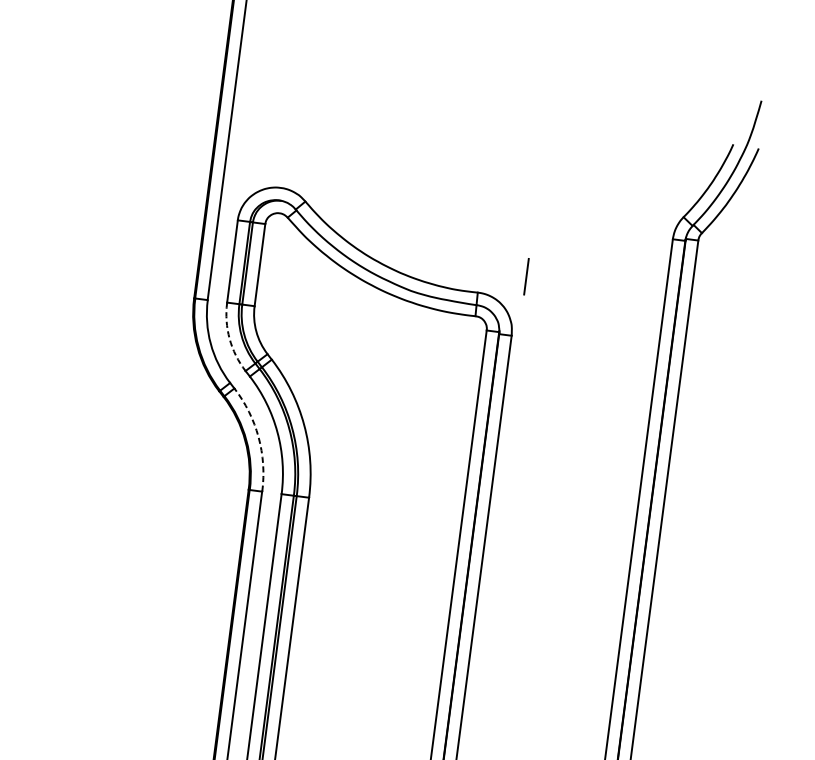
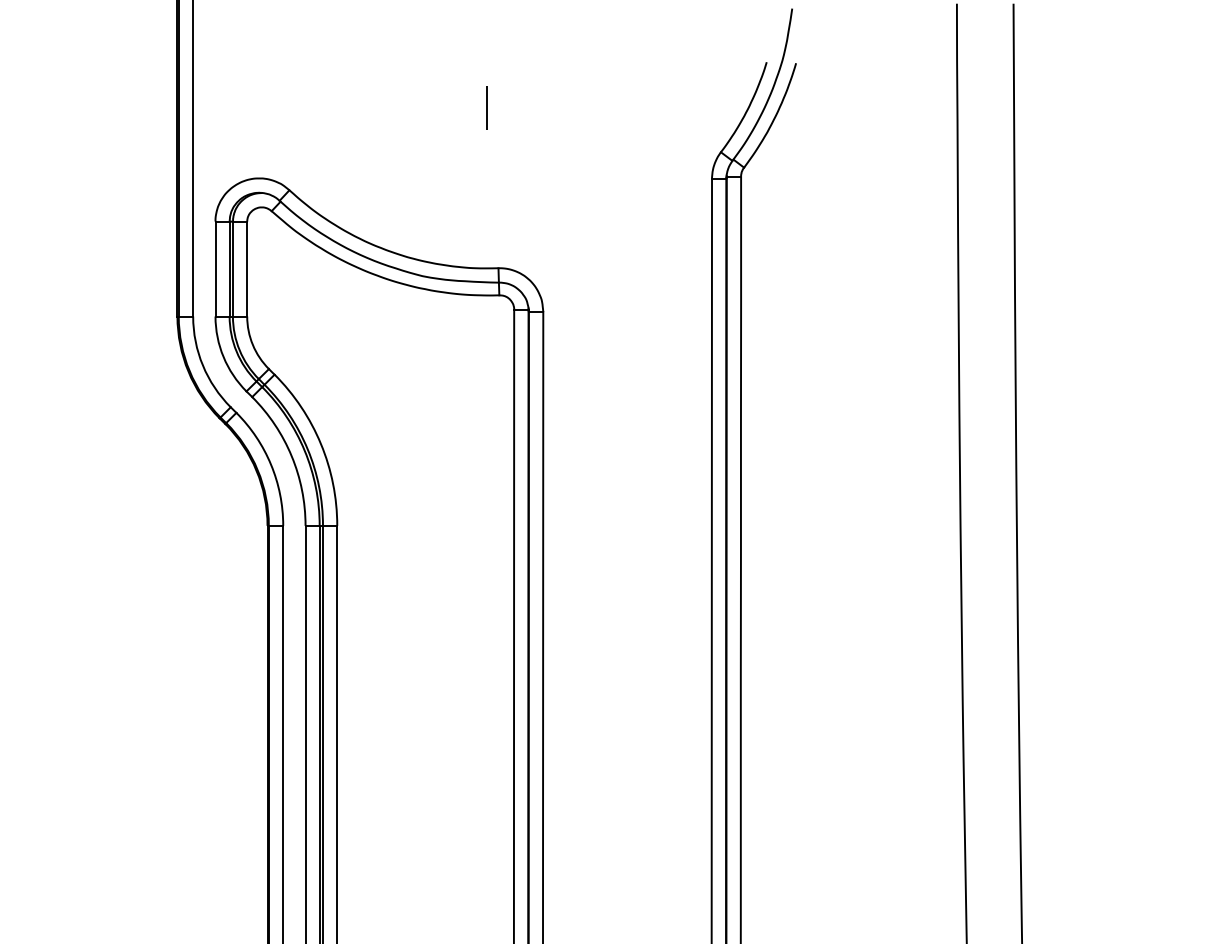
line: (525, 276) -> (486, 107), moved
arc: (229, 339) -> (223, 357), dashed -> solid
arc: (259, 437) -> (271, 464), dashed -> solid

